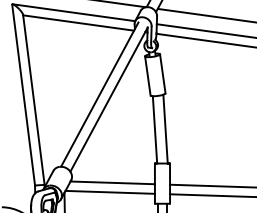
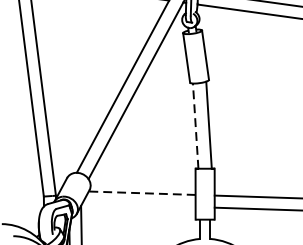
line: (155, 129) -> (196, 125), solid -> dashed
line: (112, 182) -> (141, 192), solid -> dashed
line: (109, 191) -> (138, 204), removed

